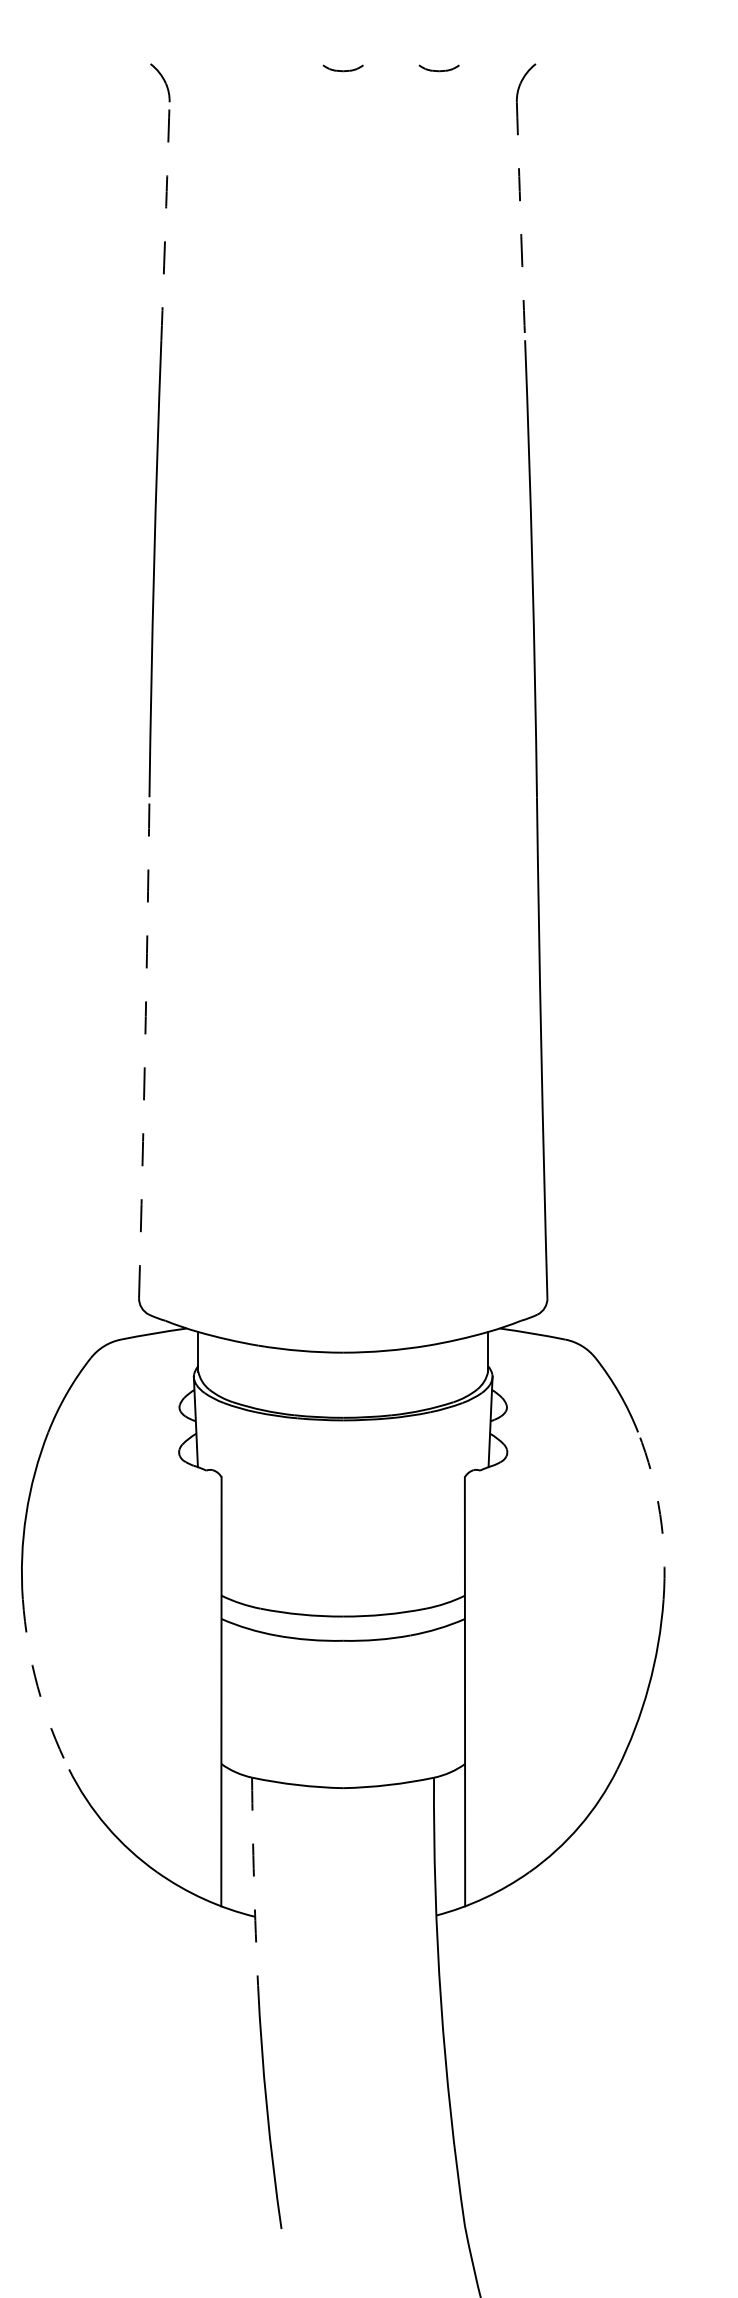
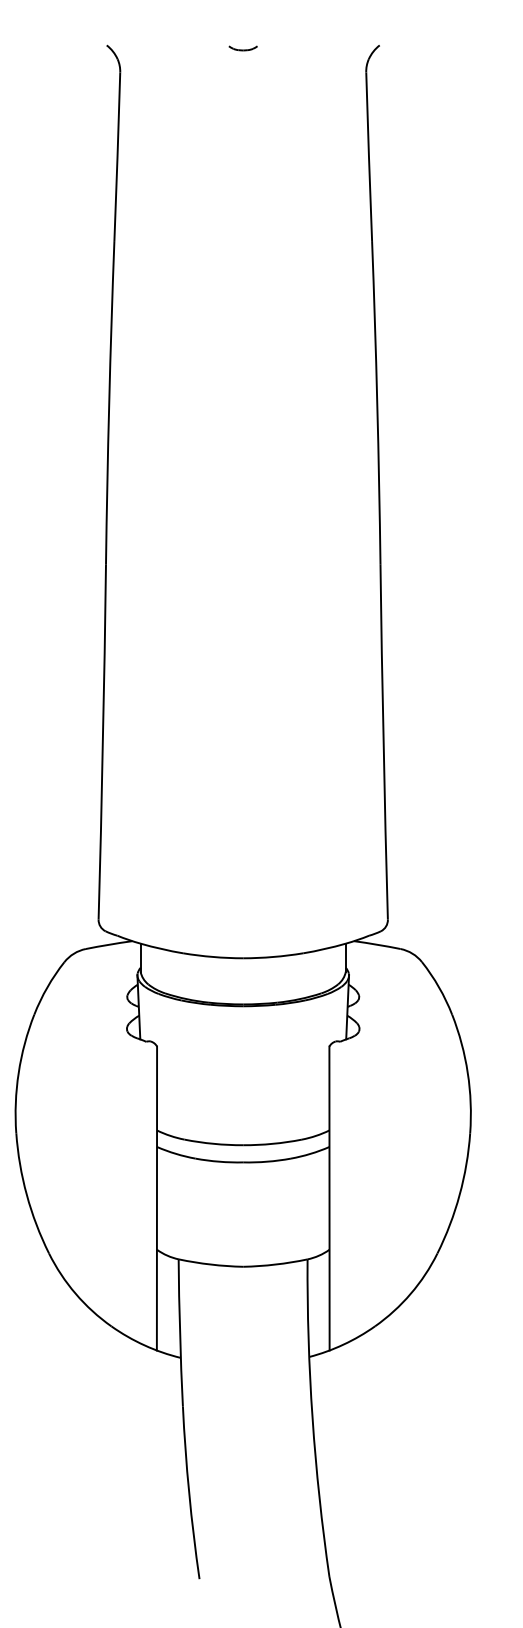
part: (438, 68) -> (310, 48), removed
arc: (165, 220) -> (117, 156), dashed -> solid
arc: (521, 220) -> (369, 156), dashed -> solid
arc: (144, 1048) -> (102, 742), dashed -> solid
arc: (659, 1513) -> (467, 1072), dashed -> solid
arc: (37, 1686) -> (26, 1194), dashed -> solid
arc: (254, 1882) -> (180, 1333), dashed -> solid

